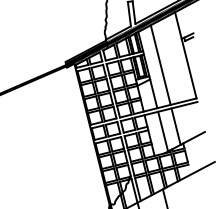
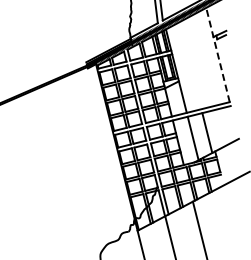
line: (186, 55) -> (218, 55), solid -> dashed
line: (160, 64) -> (190, 65), removed

